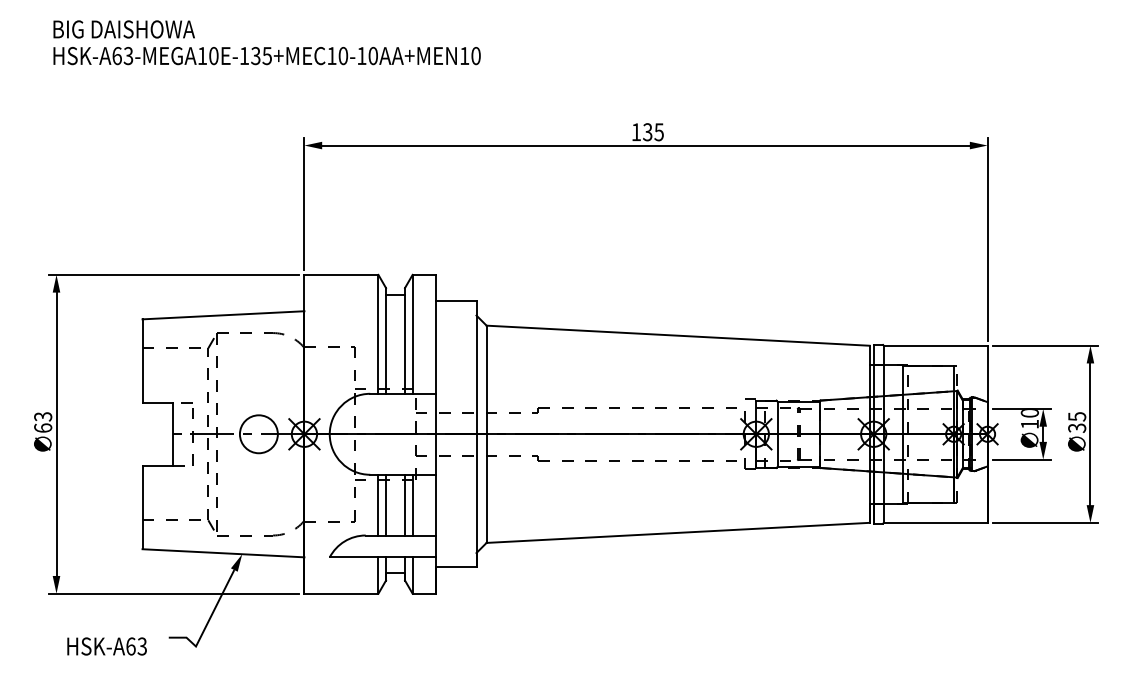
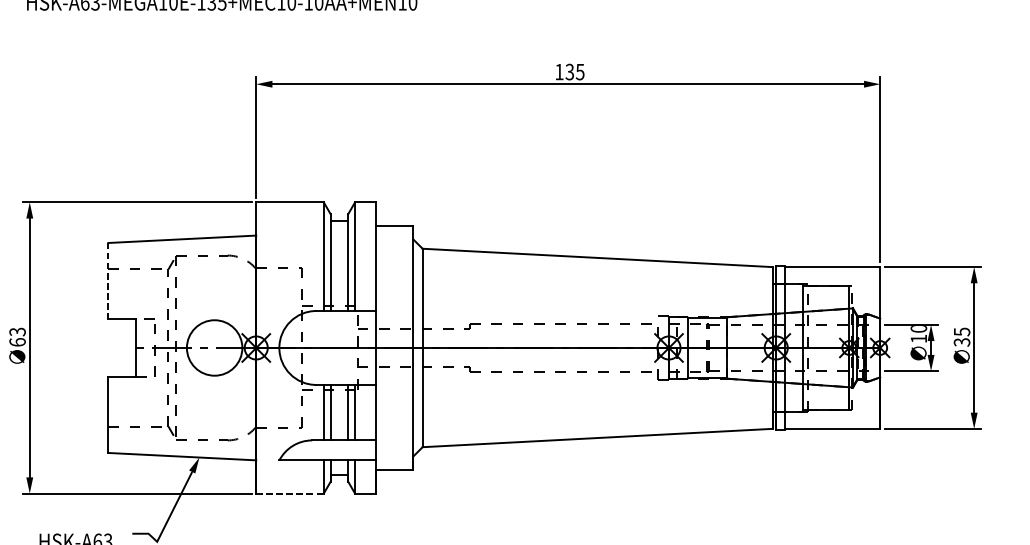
line: (142, 360) -> (108, 280), solid -> dashed
circle: (258, 434) -> (214, 348), size x1.6
line: (341, 593) -> (290, 493), solid -> dashed

